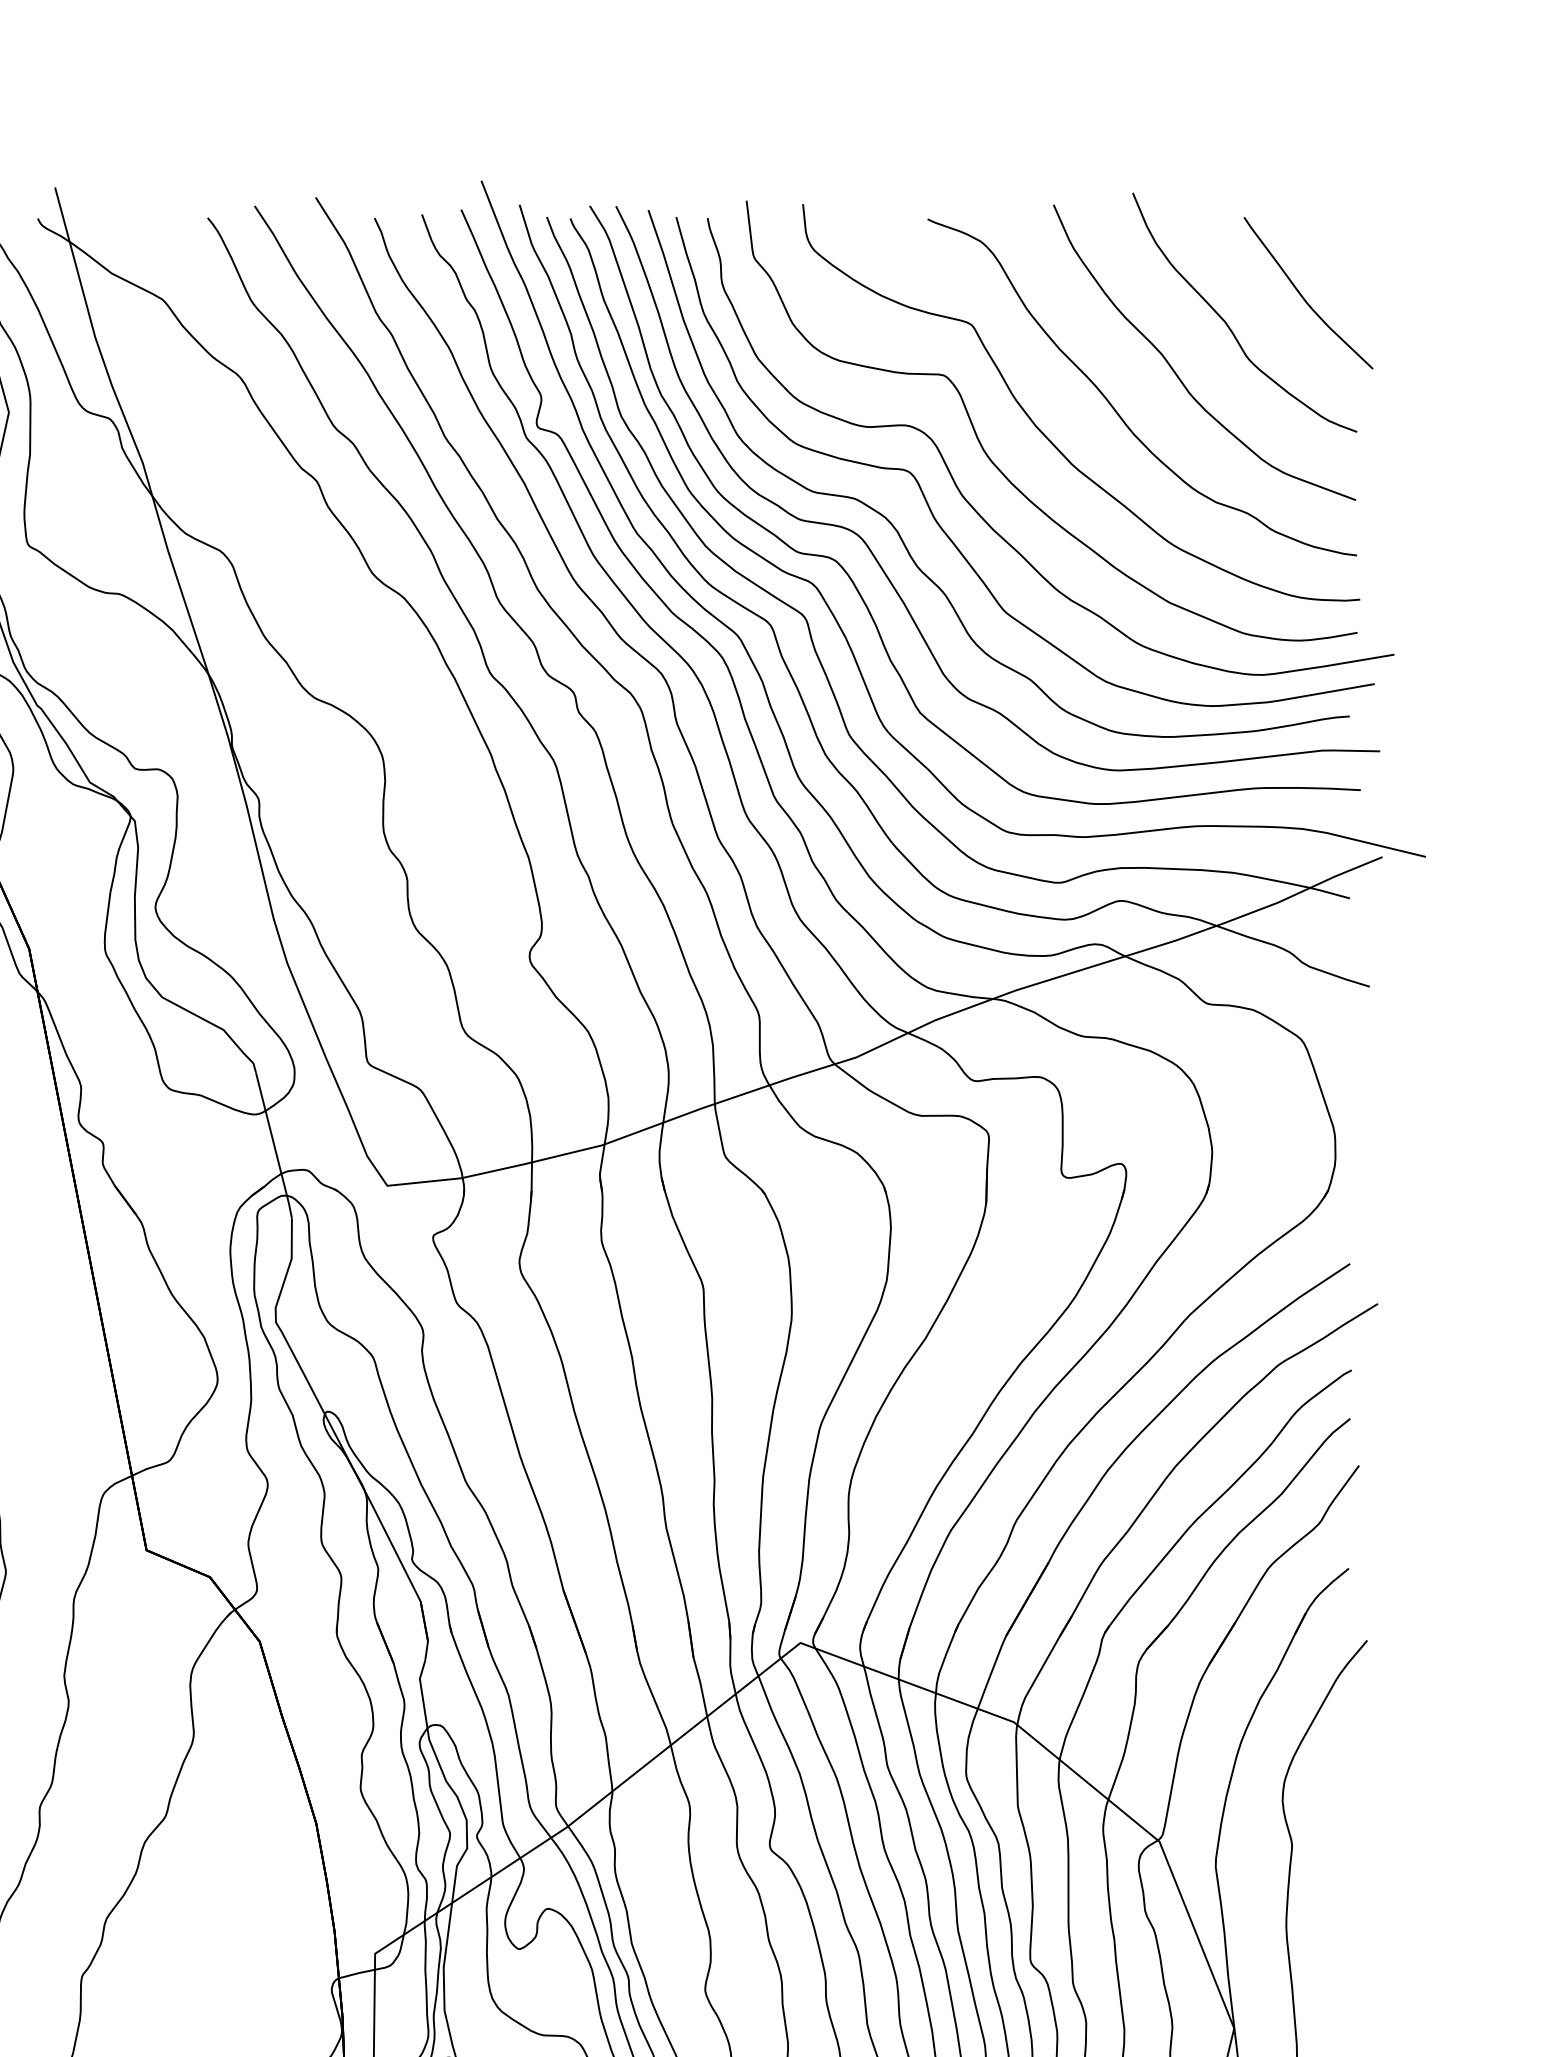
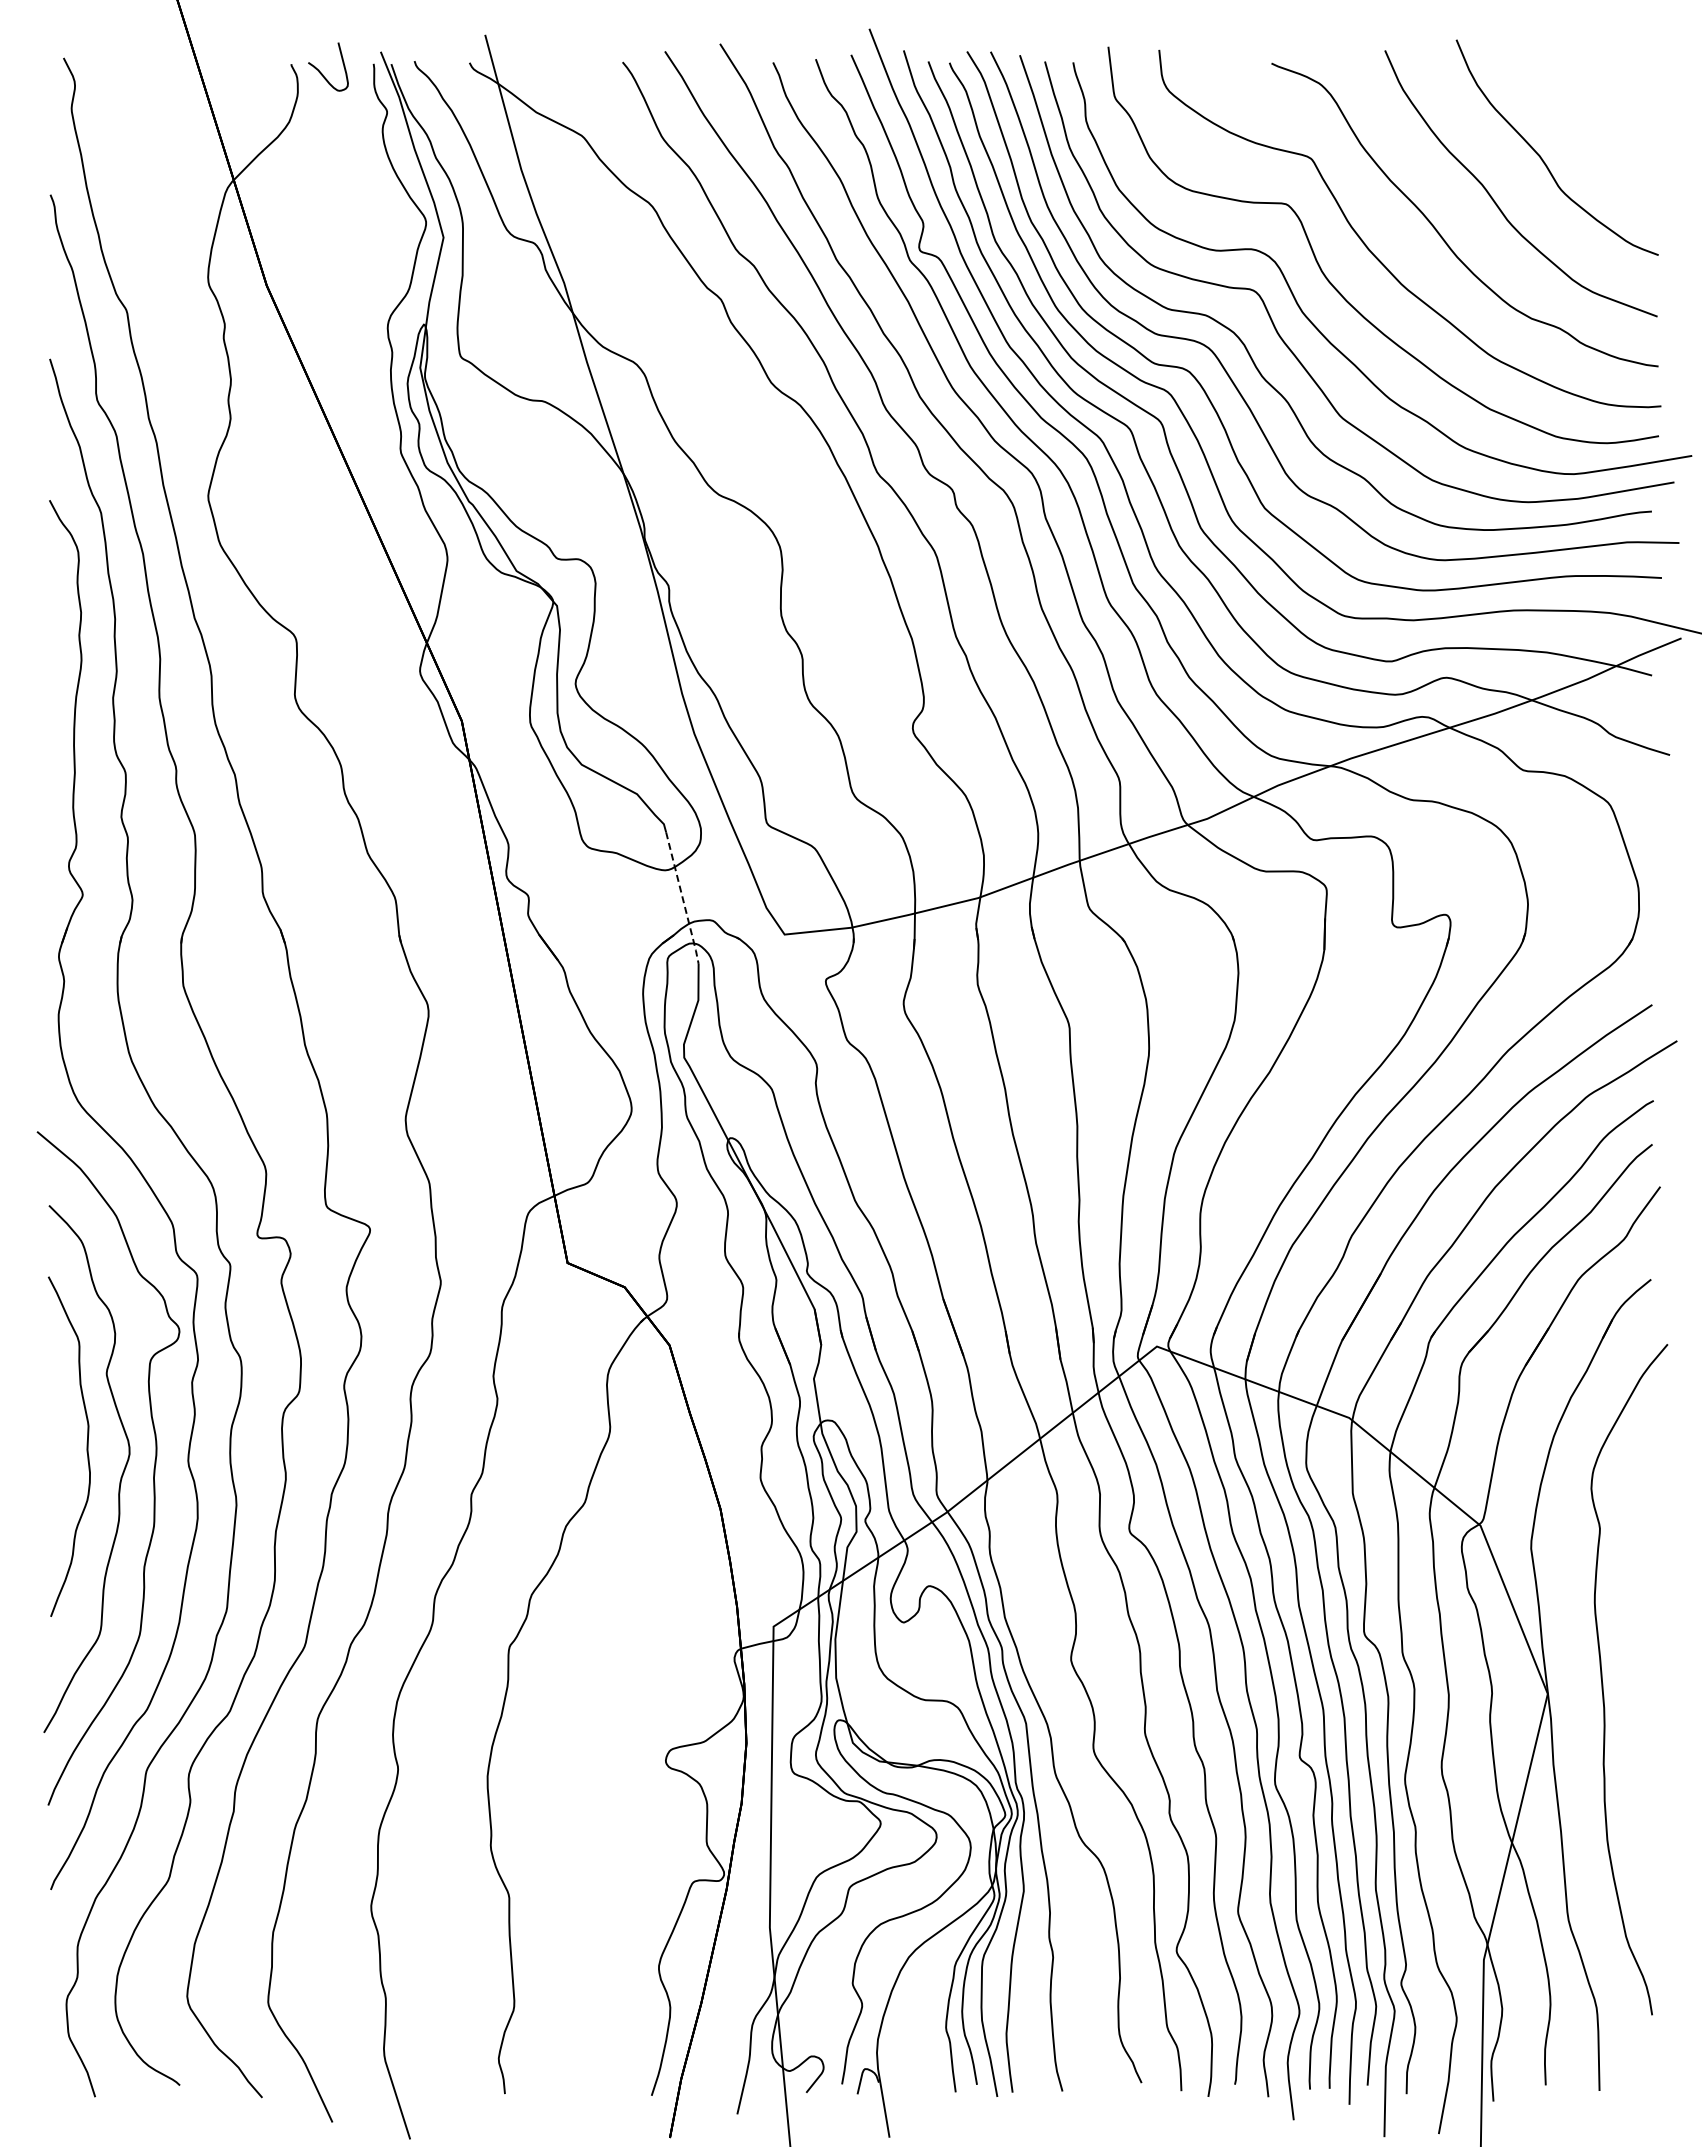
curve: (1303, 296) -> (1610, 133), removed
line: (274, 1146) -> (682, 899), solid -> dashed

